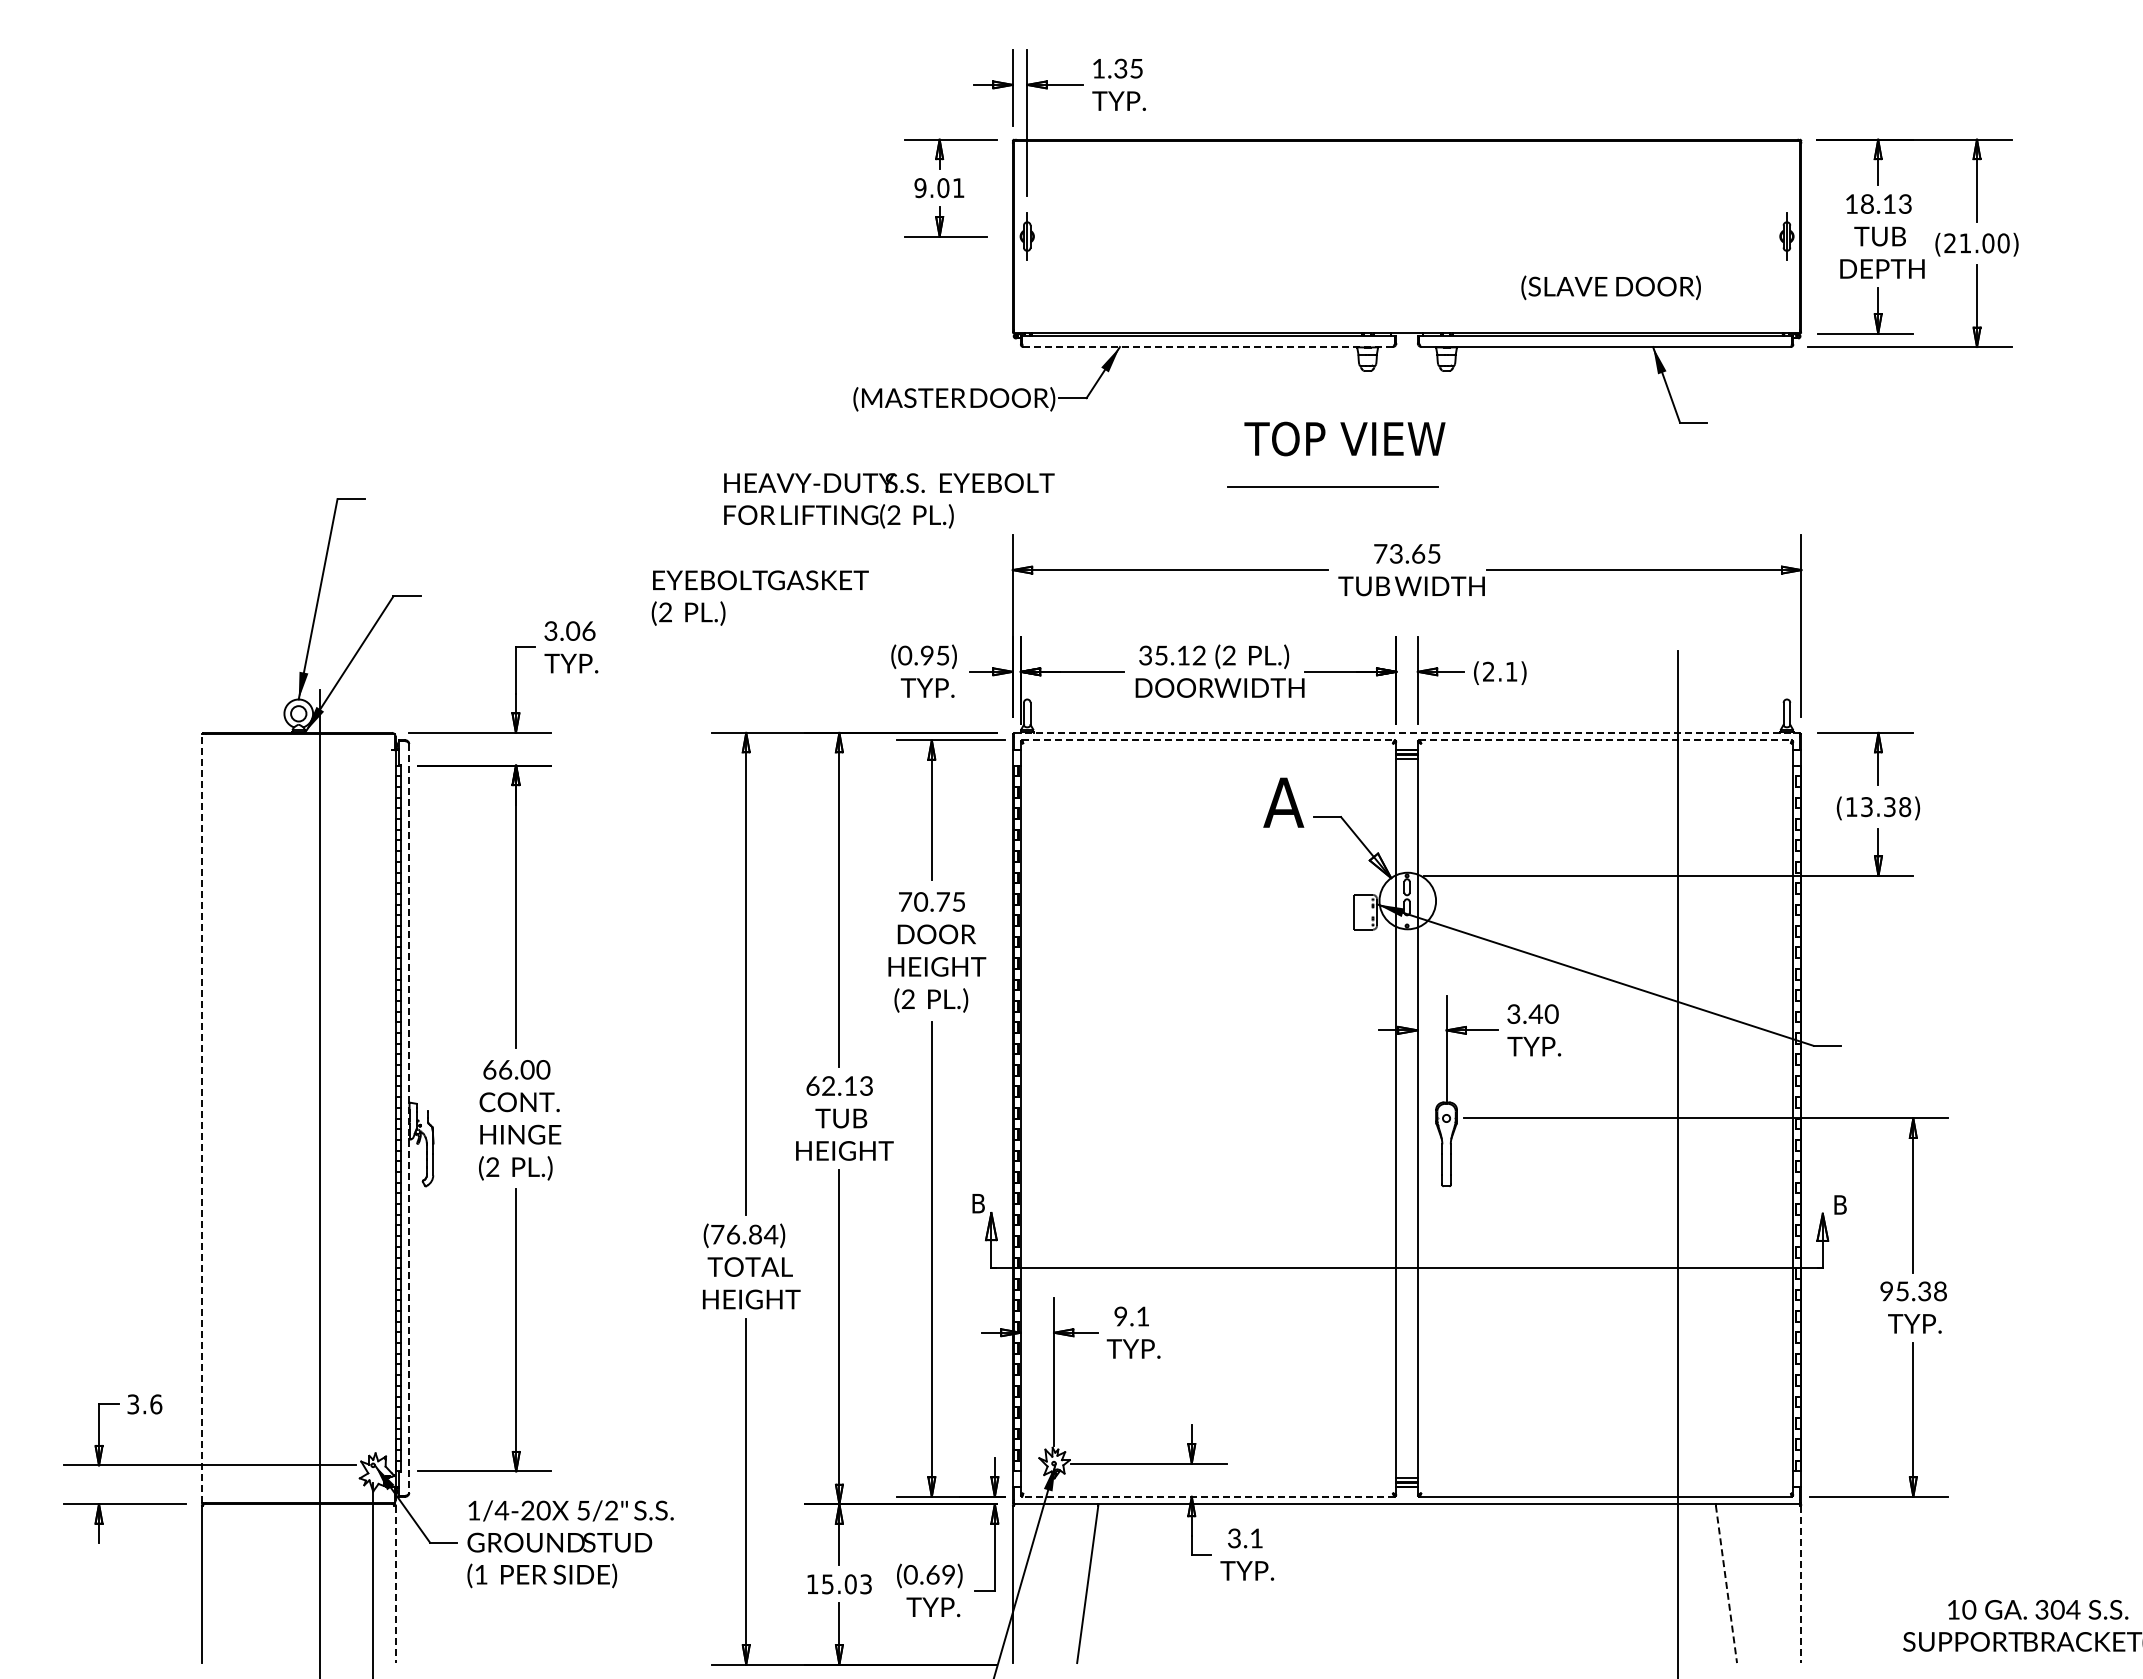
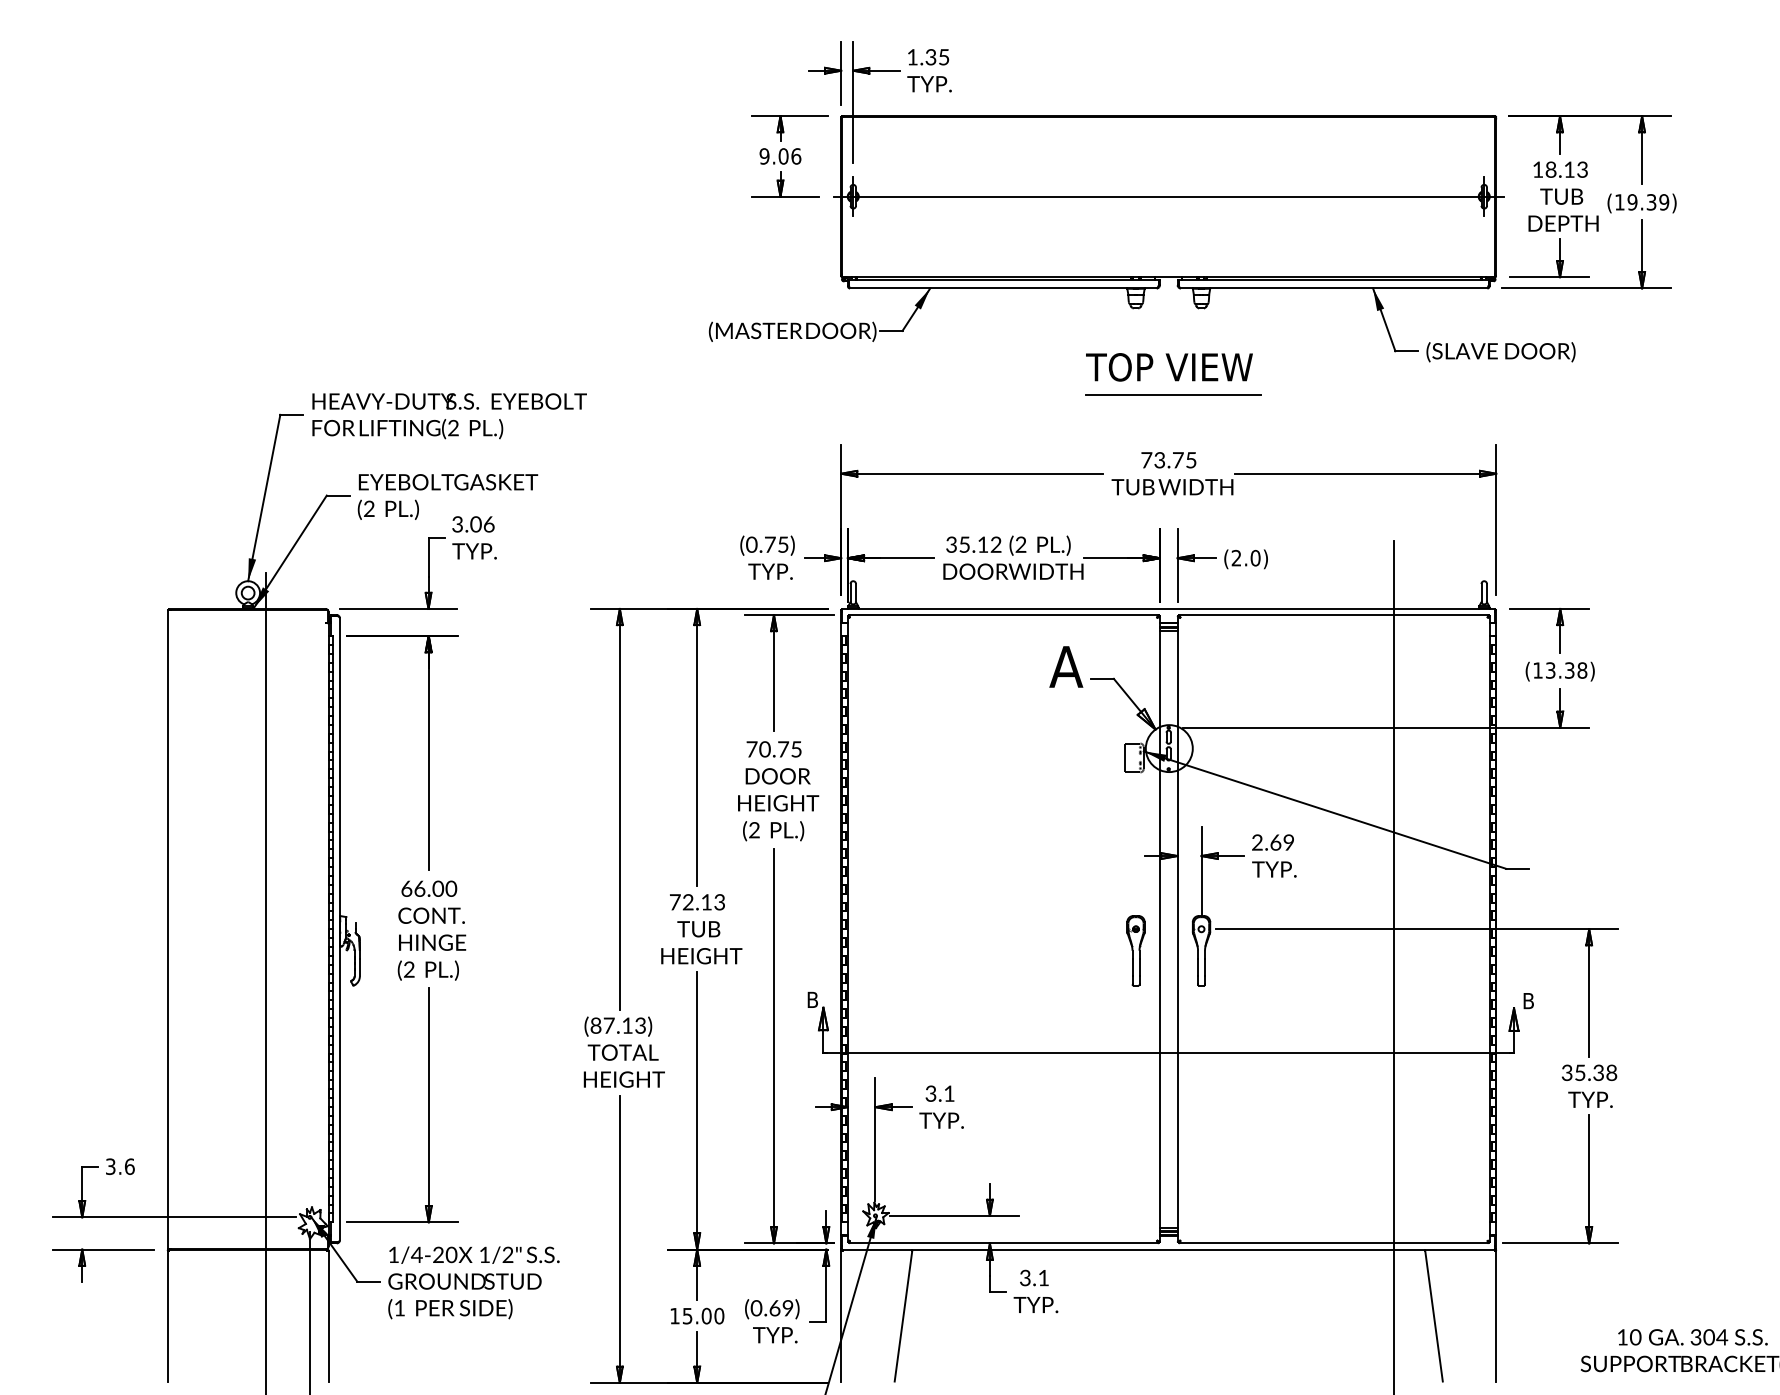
text: (958, 188) -> (796, 156), 9.01 -> 9.06
line: (1406, 236) -> (1168, 196), added
text: (1976, 243) -> (1641, 202), (21.00) -> (19.39)
text: (1610, 287) -> (1500, 351), moved
line: (1208, 347) -> (1003, 288), dashed -> solid
text: (1344, 438) -> (1169, 366), moved
line: (1332, 486) -> (1173, 394), moved
text: (889, 500) -> (449, 415), moved
text: (1418, 553) -> (1178, 459), 73.65 -> 73.75
text: (759, 597) -> (447, 496), moved
text: (927, 655) -> (770, 544), (0.95) -> (0.75)
text: (1511, 671) -> (1255, 557), (2.1) -> (2.0)
line: (1407, 732) -> (1169, 608), dashed -> solid
line: (1208, 740) -> (1003, 615), dashed -> solid
line: (1605, 740) -> (1333, 615), dashed -> solid
text: (1532, 1013) -> (1272, 842), 3.40 -> 2.69
text: (812, 1085) -> (674, 901), 62.13 -> 72.13
line: (201, 1118) -> (167, 929), dashed -> solid
line: (409, 1119) -> (340, 930), dashed -> solid
part: (1367, 1144) -> (1135, 950), added
text: (744, 1234) -> (618, 1025), (76.84) -> (87.13)
text: (1886, 1291) -> (1566, 1072), 95.38 -> 35.38
text: (1120, 1316) -> (930, 1093), 9.1 -> 3.1
line: (1208, 1496) -> (1003, 1243), dashed -> solid
text: (583, 1510) -> (484, 1254), 5/2" -> 1/2"
line: (395, 1584) -> (328, 1316), dashed -> solid
text: (866, 1584) -> (719, 1316), 15.03 -> 15.00
line: (1726, 1584) -> (1434, 1316), dashed -> solid
line: (1801, 1584) -> (1496, 1316), dashed -> solid

